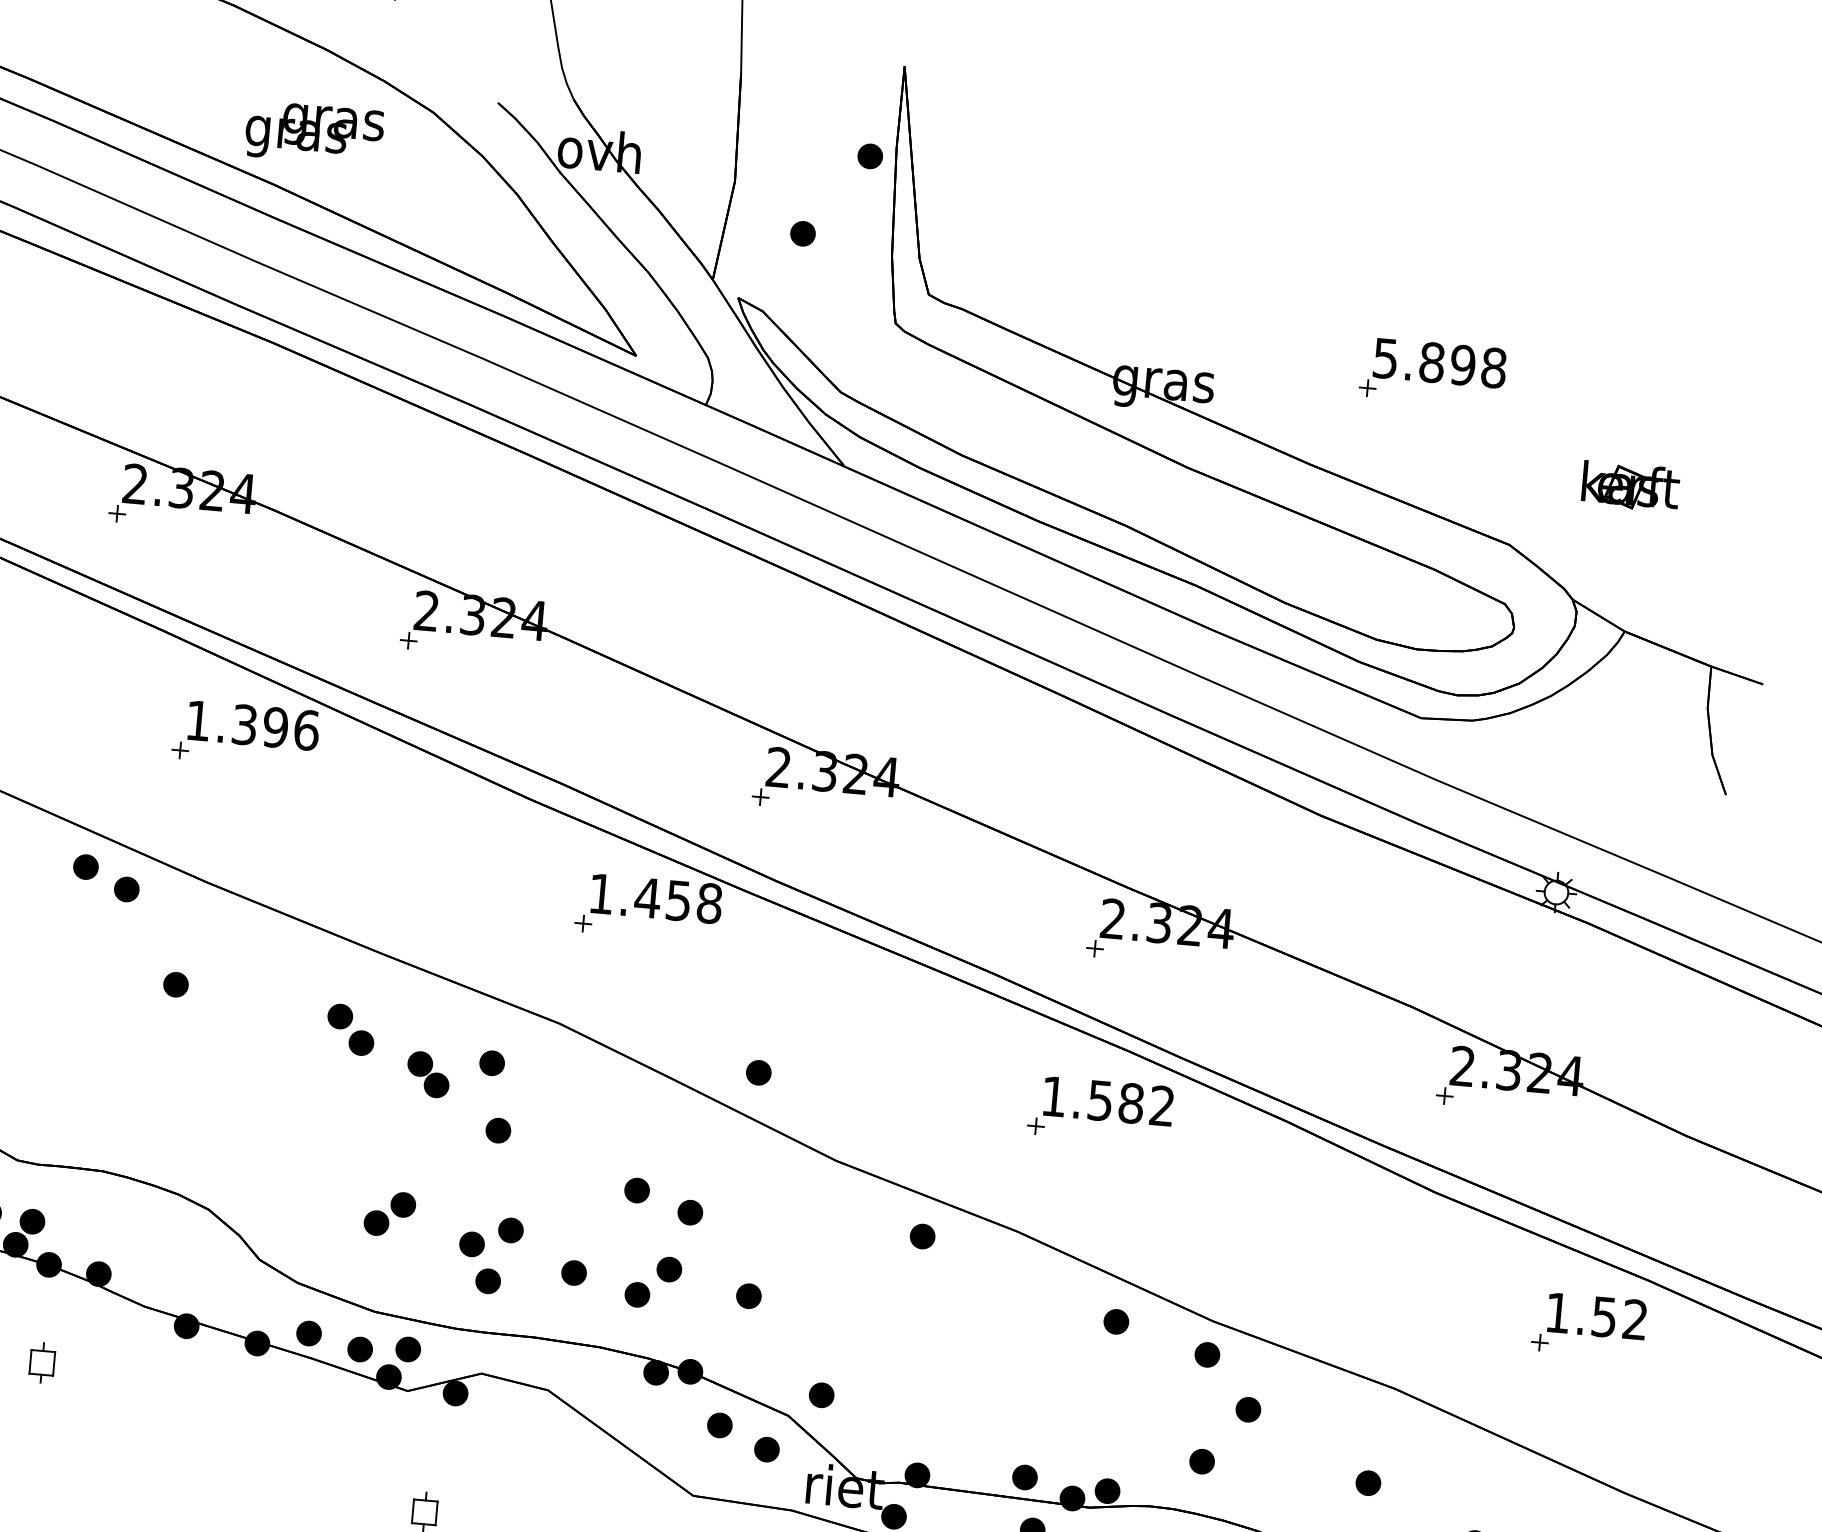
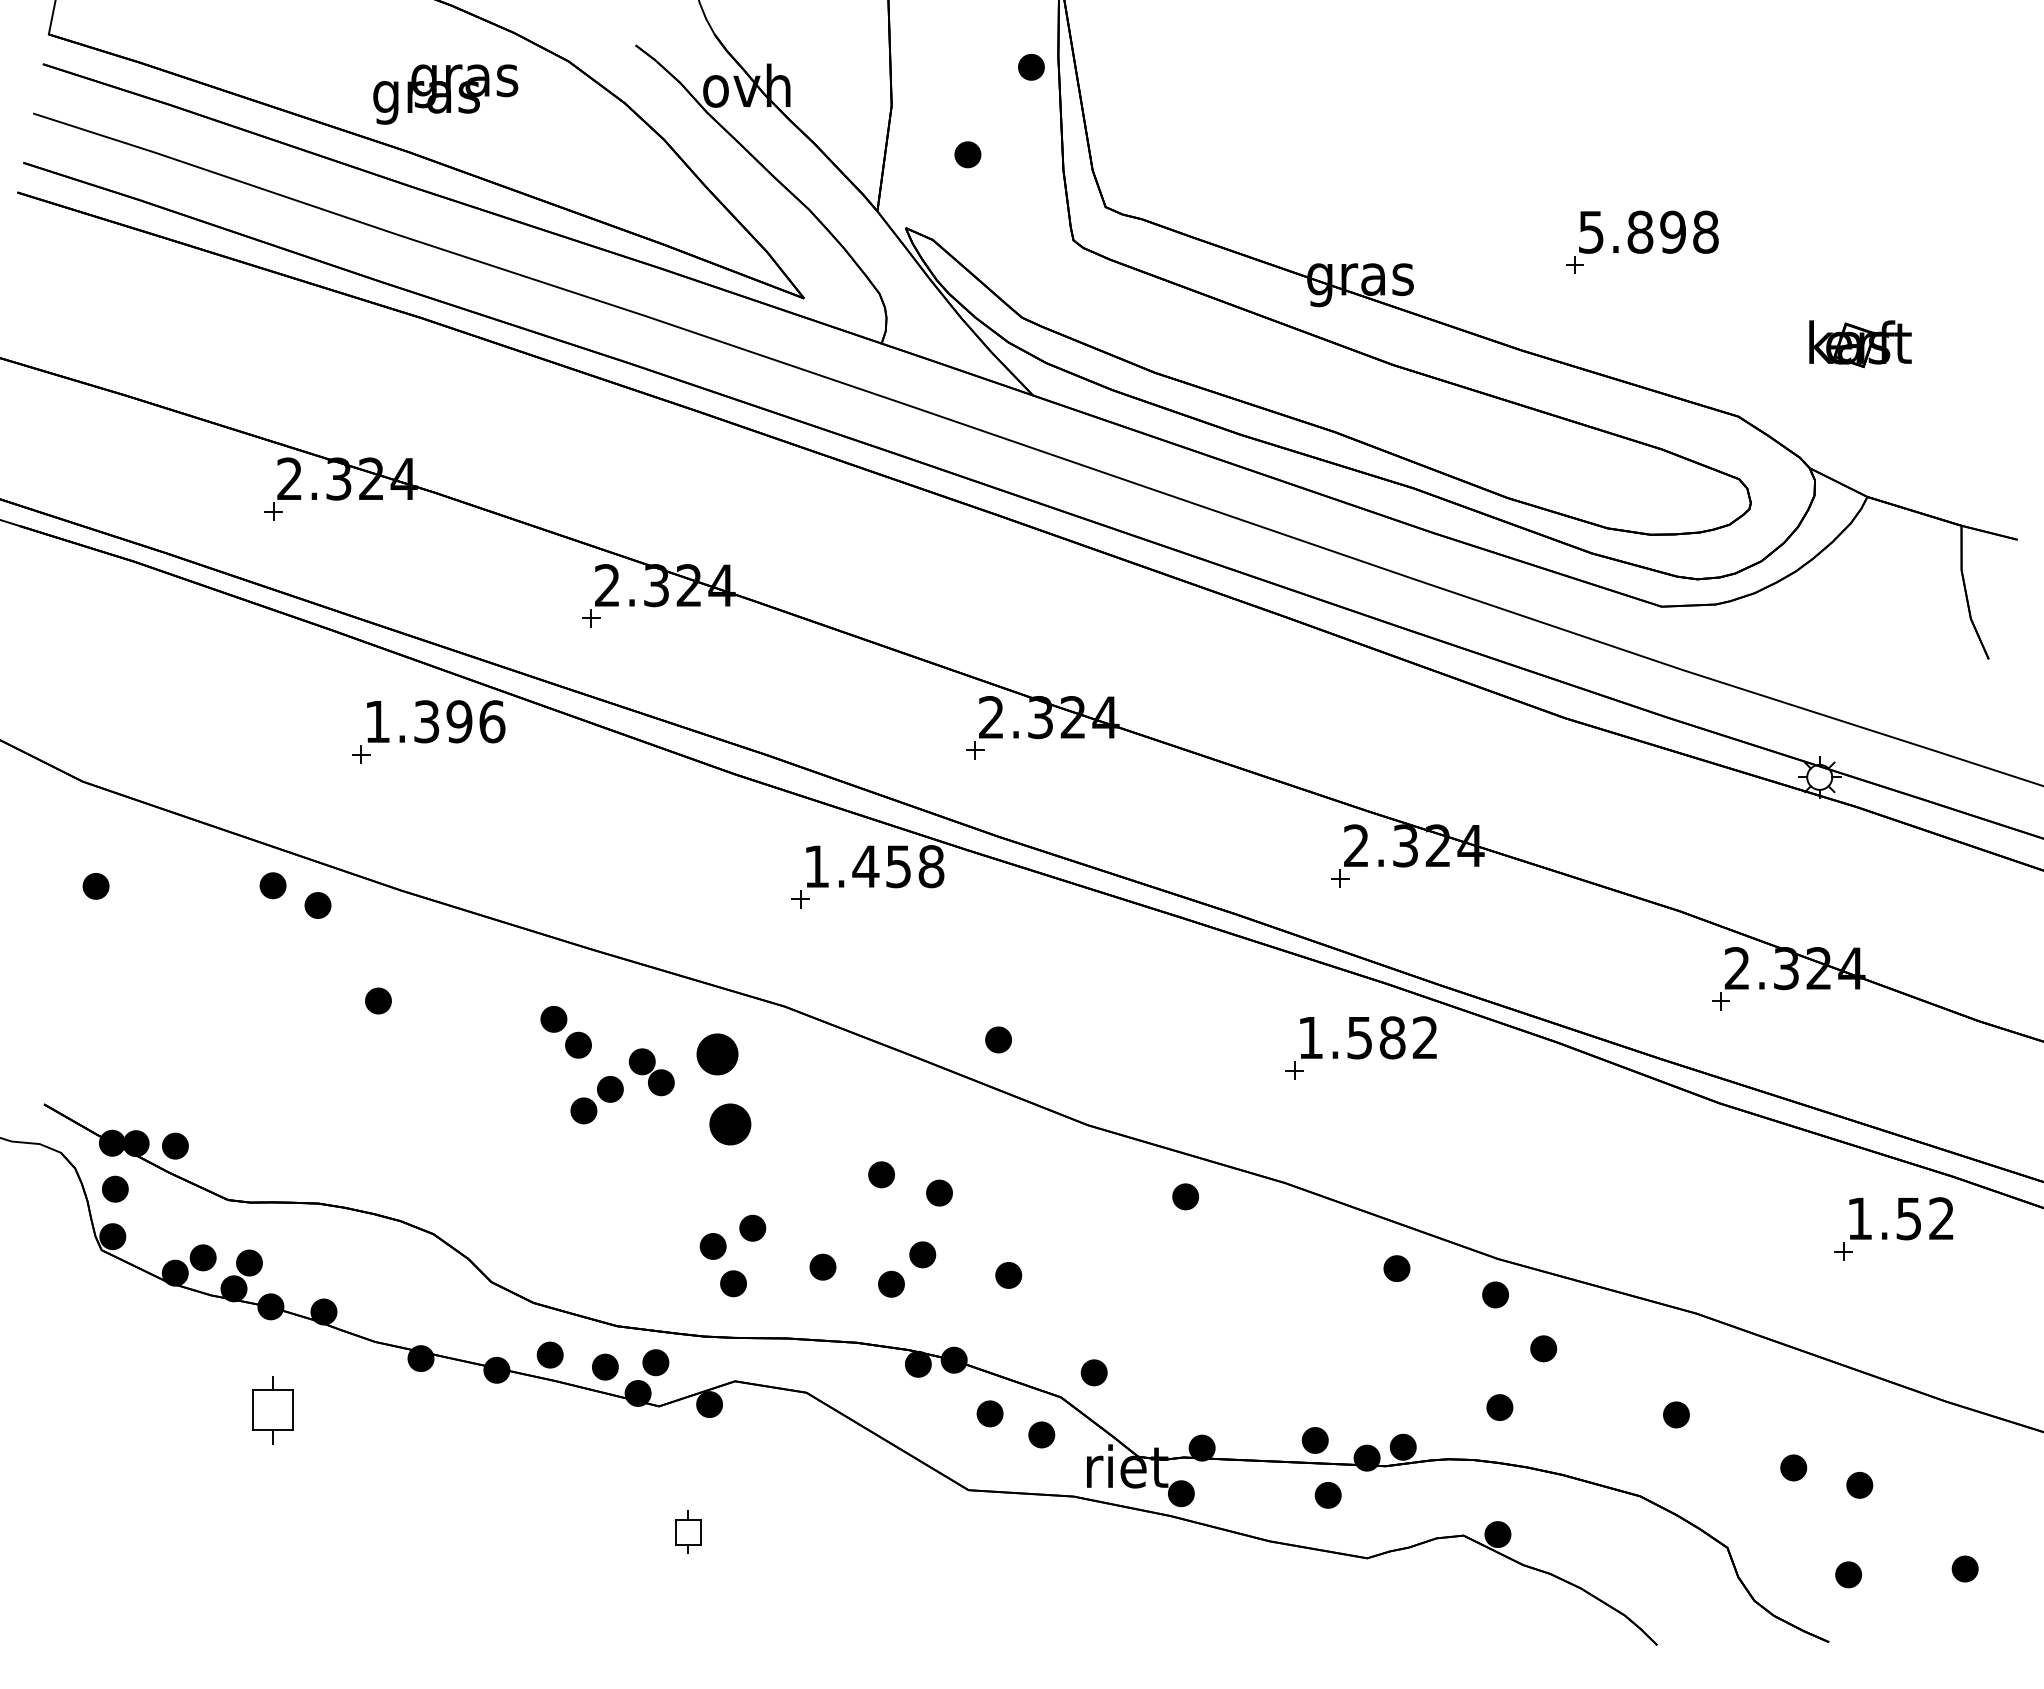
part: (491, 1063) -> (717, 1054), size x1.6
part: (498, 1130) -> (730, 1124), size x1.6
part: (389, 1214) -> (596, 1100), moved
part: (42, 1362) -> (272, 1410), size x1.6

